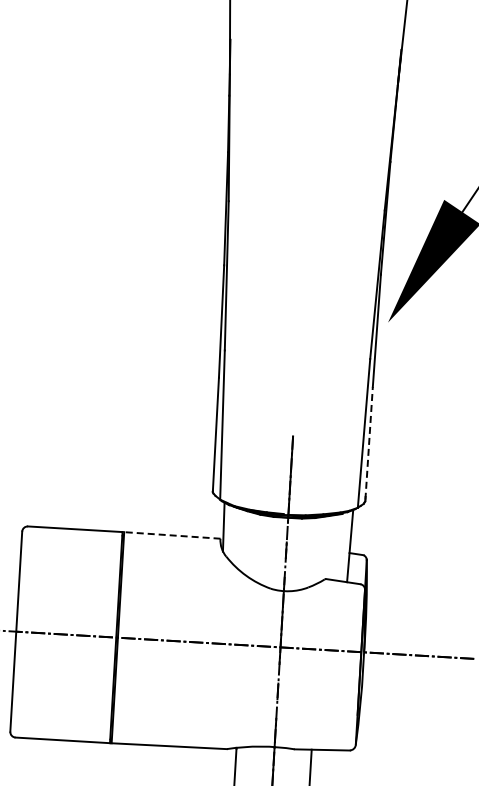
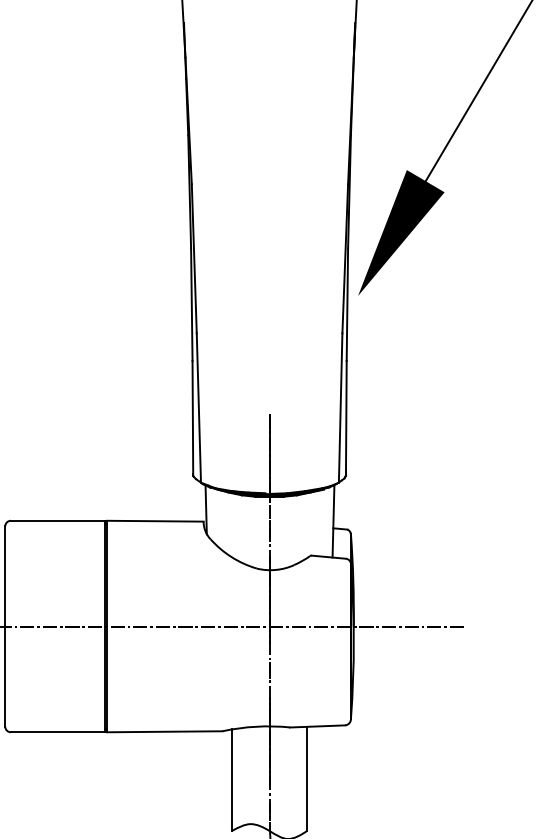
line: (369, 443) -> (346, 417), dashed -> solid
line: (171, 535) -> (154, 521), dashed -> solid

